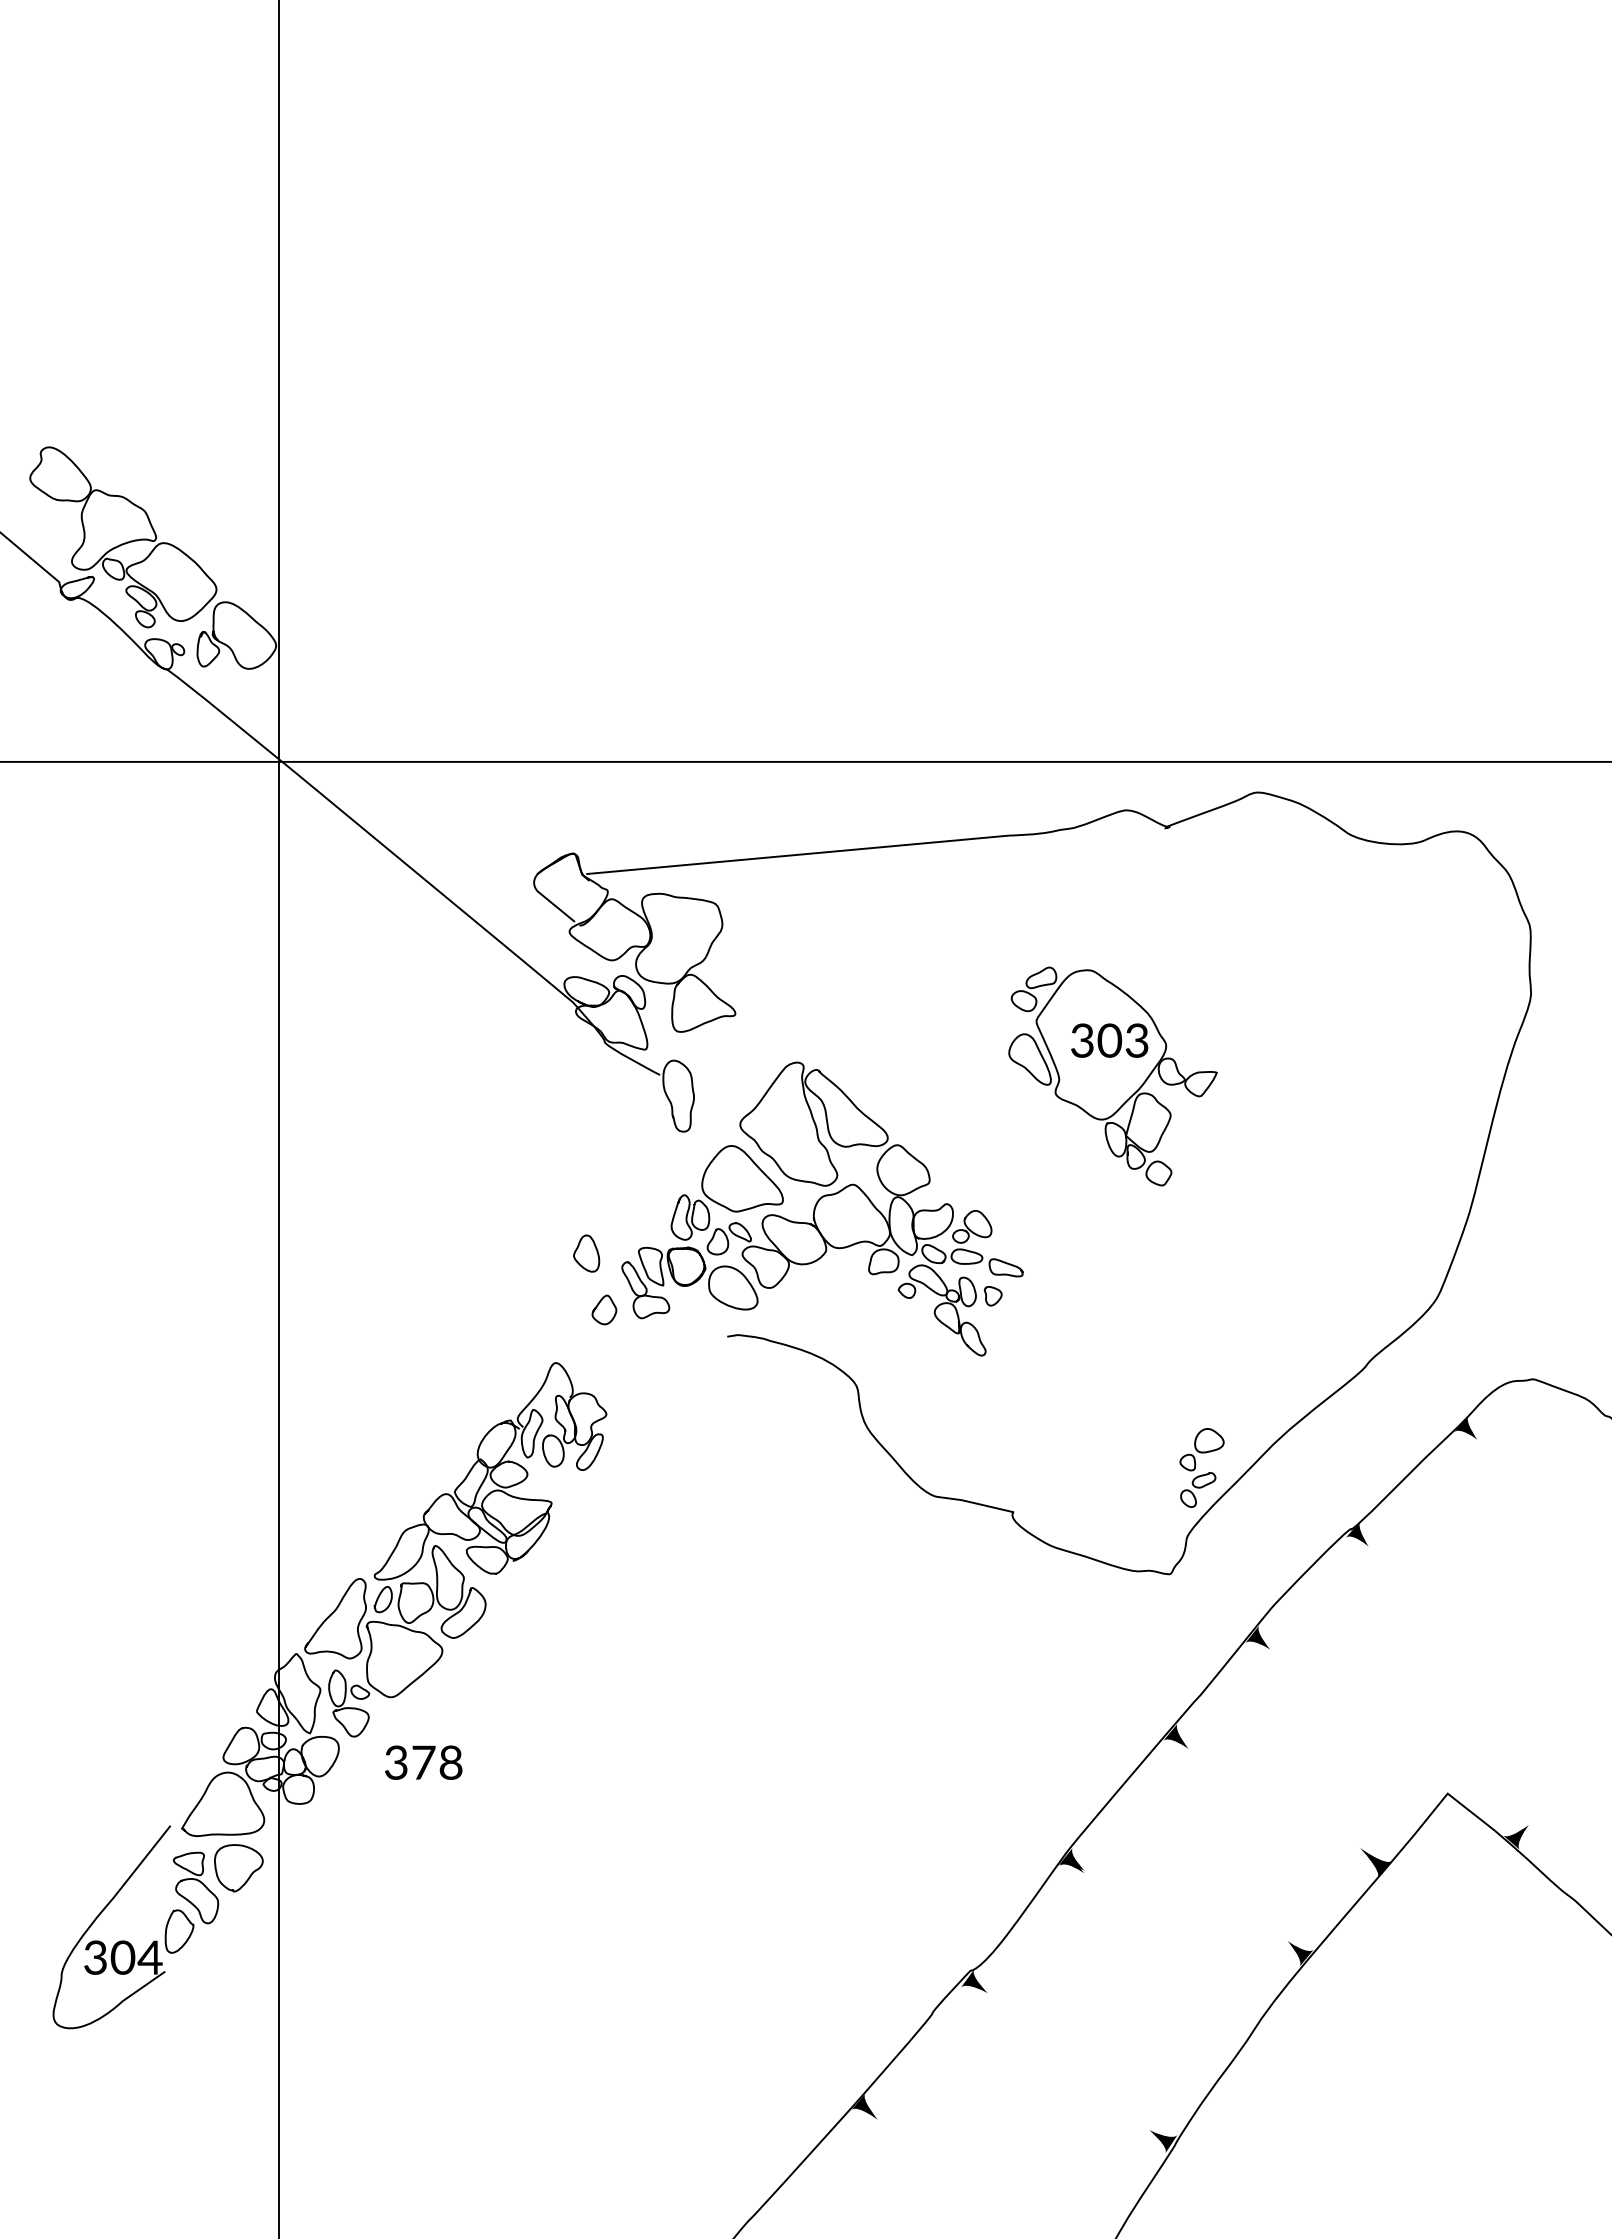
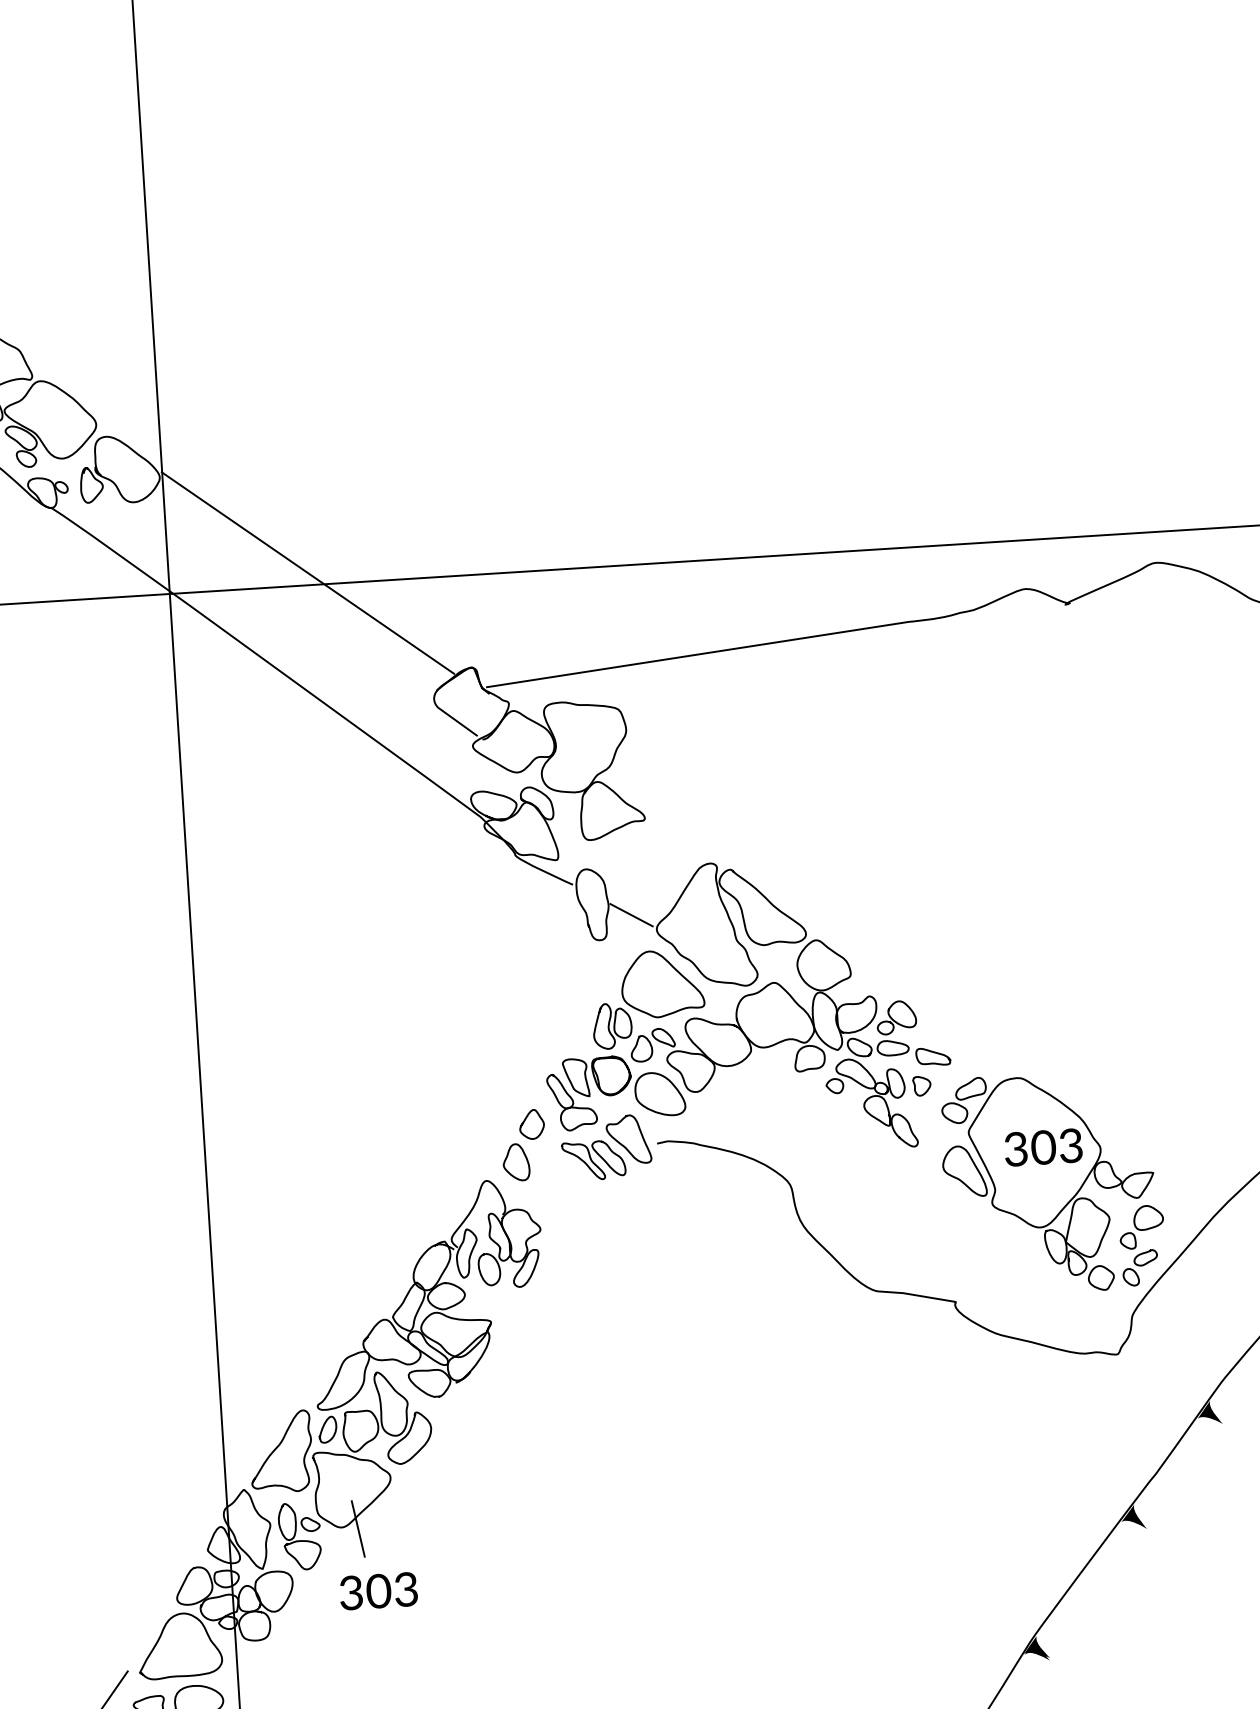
line: (416, 749) -> (307, 572), added
part: (1112, 1076) -> (1048, 1183), moved
line: (715, 1108) -> (630, 914), added
part: (586, 1253) -> (516, 1162), moved
part: (676, 1337) -> (606, 1147), added
line: (406, 1699) -> (357, 1528), added
text: (436, 1762) -> (391, 1590), 378 -> 303

